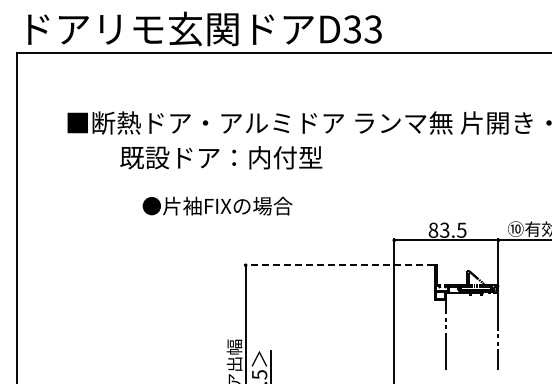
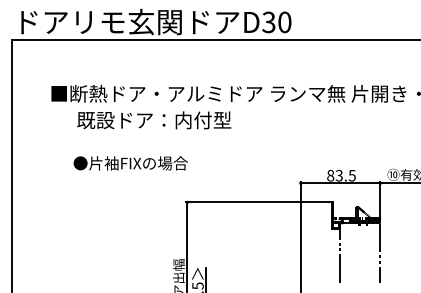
text: (372, 29) -> (284, 22), D33 -> D30
text: (221, 157) -> (154, 120), moved
text: (217, 205) -> (130, 162), moved
line: (339, 265) -> (258, 202), dashed -> solid

